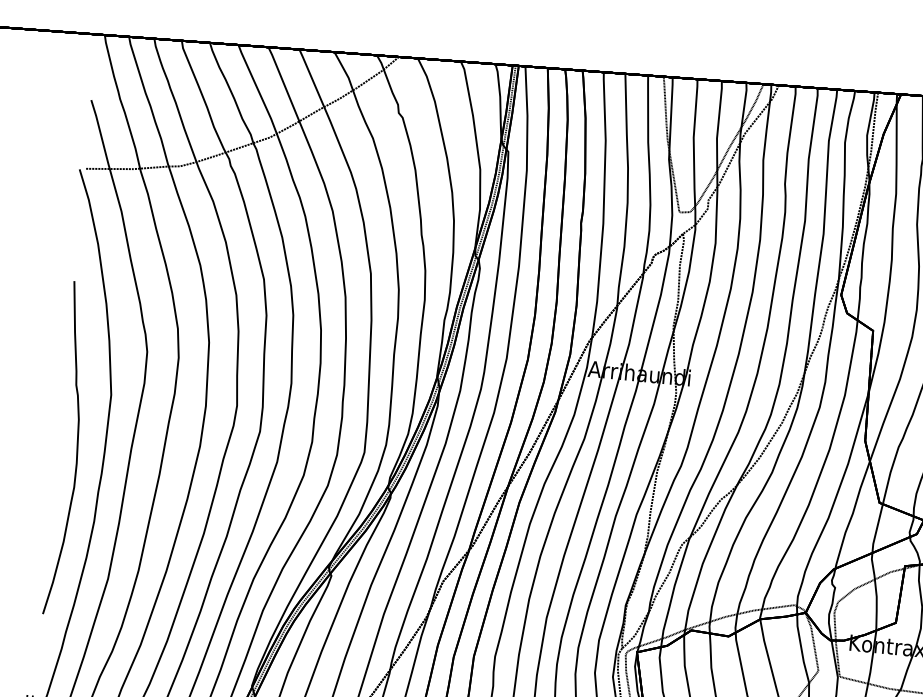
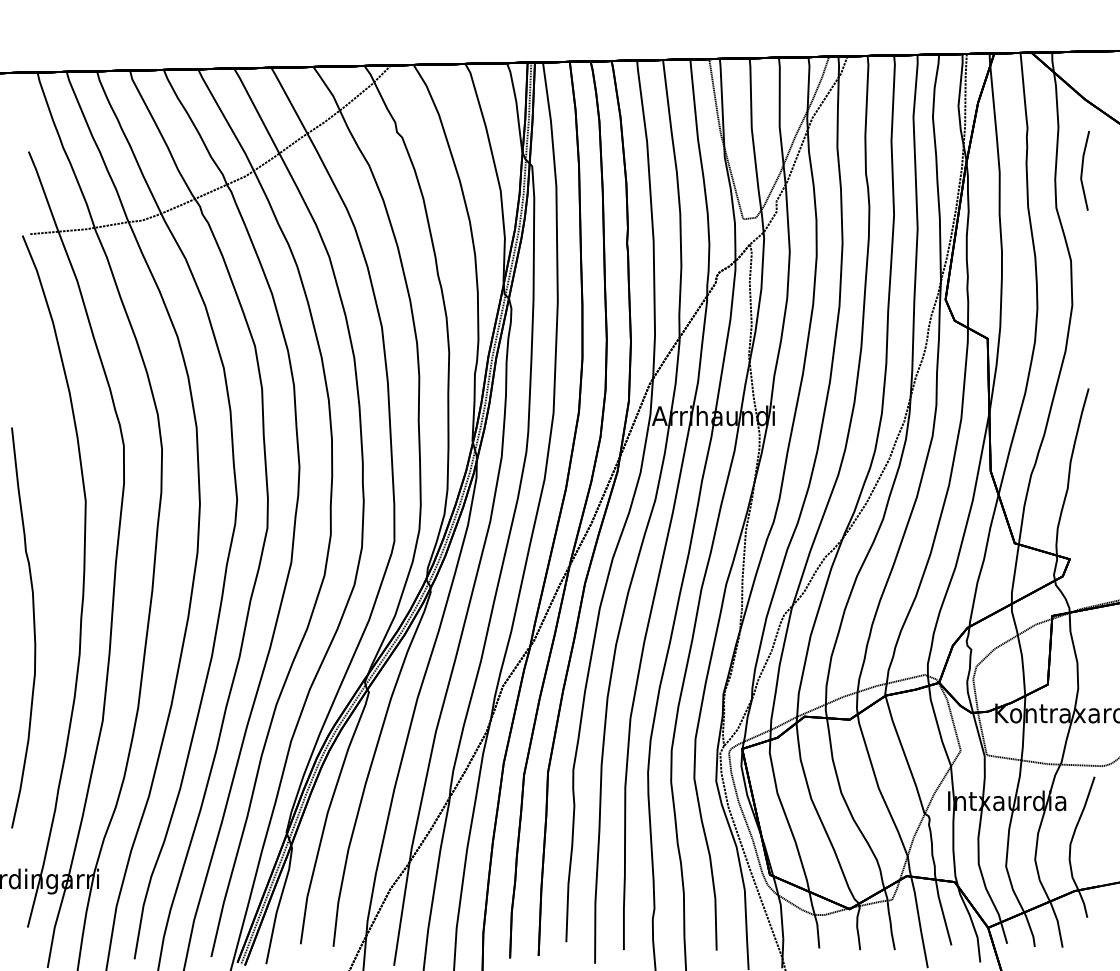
part: (76, 448) -> (33, 627), moved

